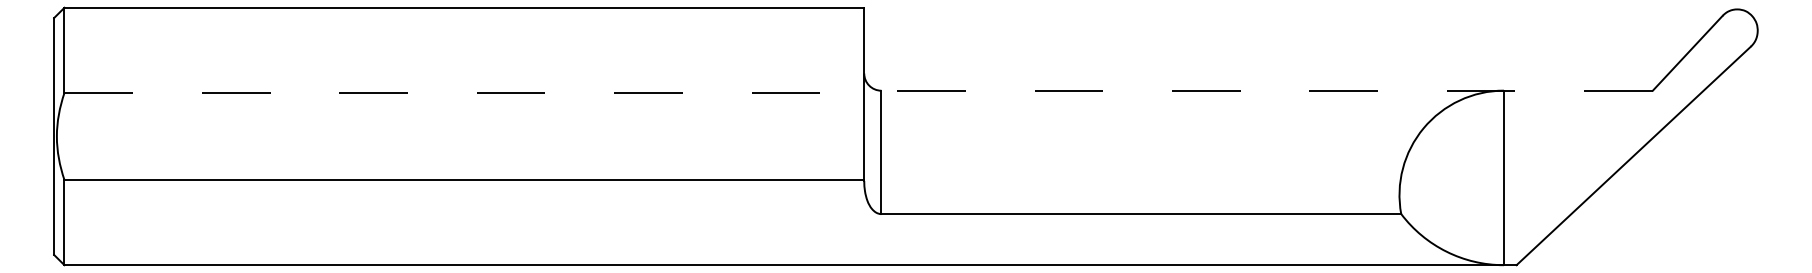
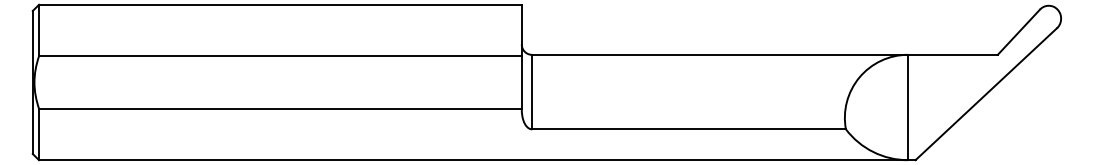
line: (1267, 90) -> (765, 54), dashed -> solid
line: (464, 93) -> (280, 56), dashed -> solid

